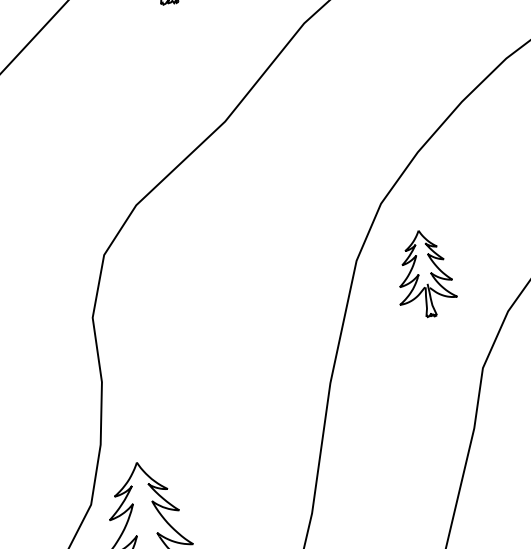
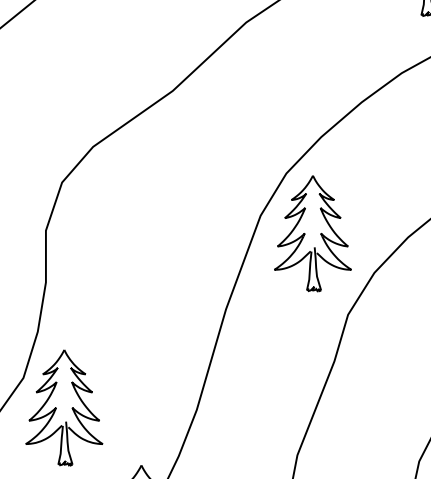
part: (424, 273) -> (312, 233), size x1.67

